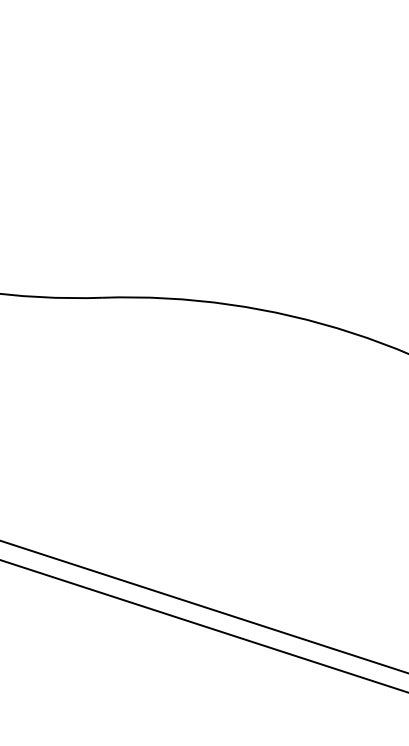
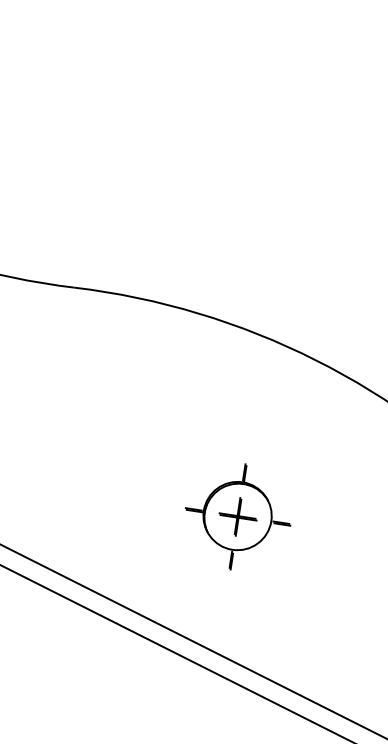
part: (298, 499) -> (237, 516), added

